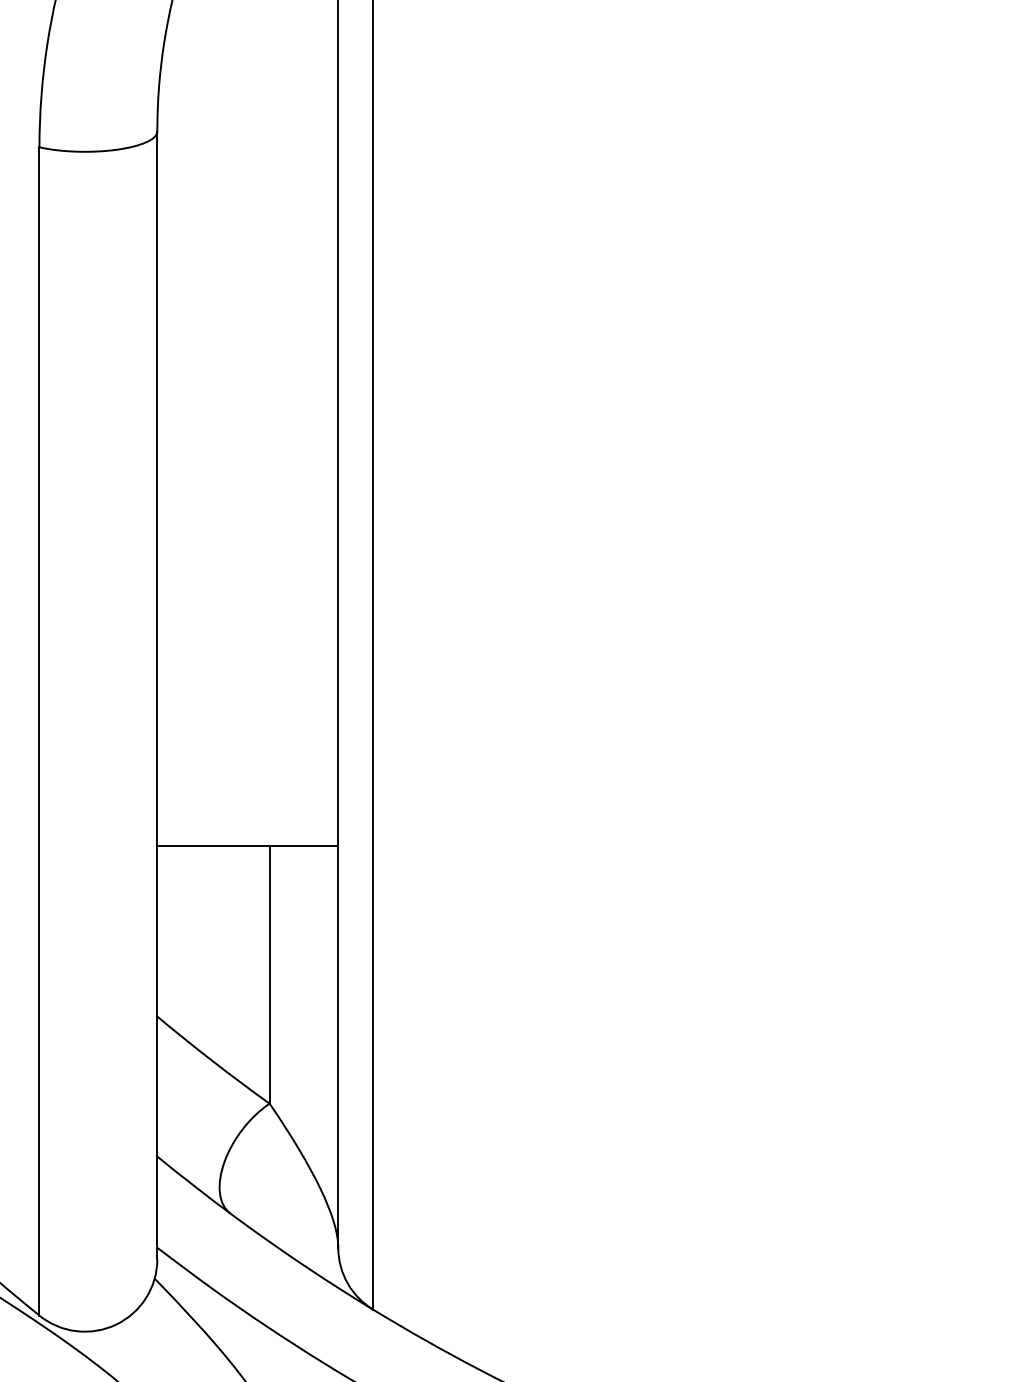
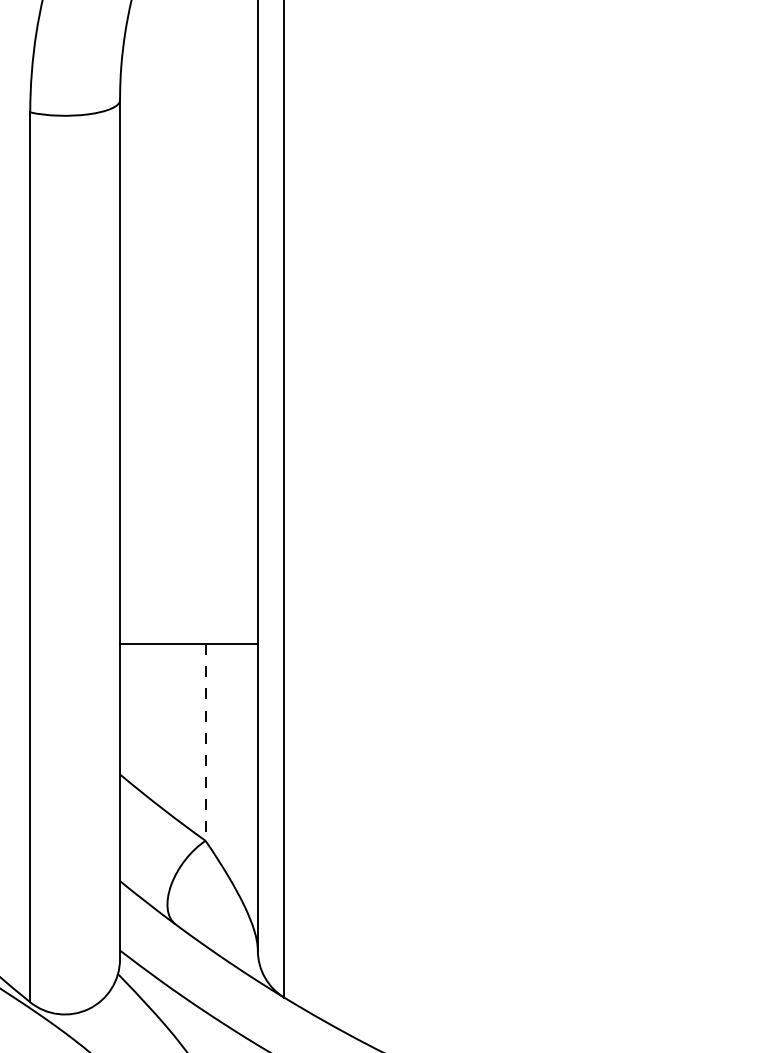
line: (269, 975) -> (205, 743), solid -> dashed

